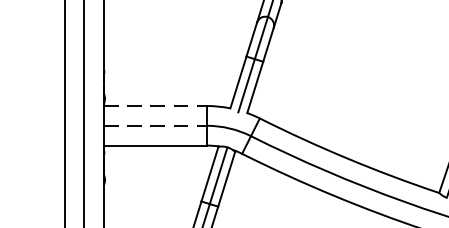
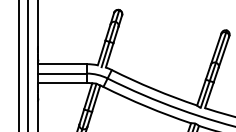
line: (156, 106) -> (62, 64), dashed -> solid
line: (156, 125) -> (62, 73), dashed -> solid

